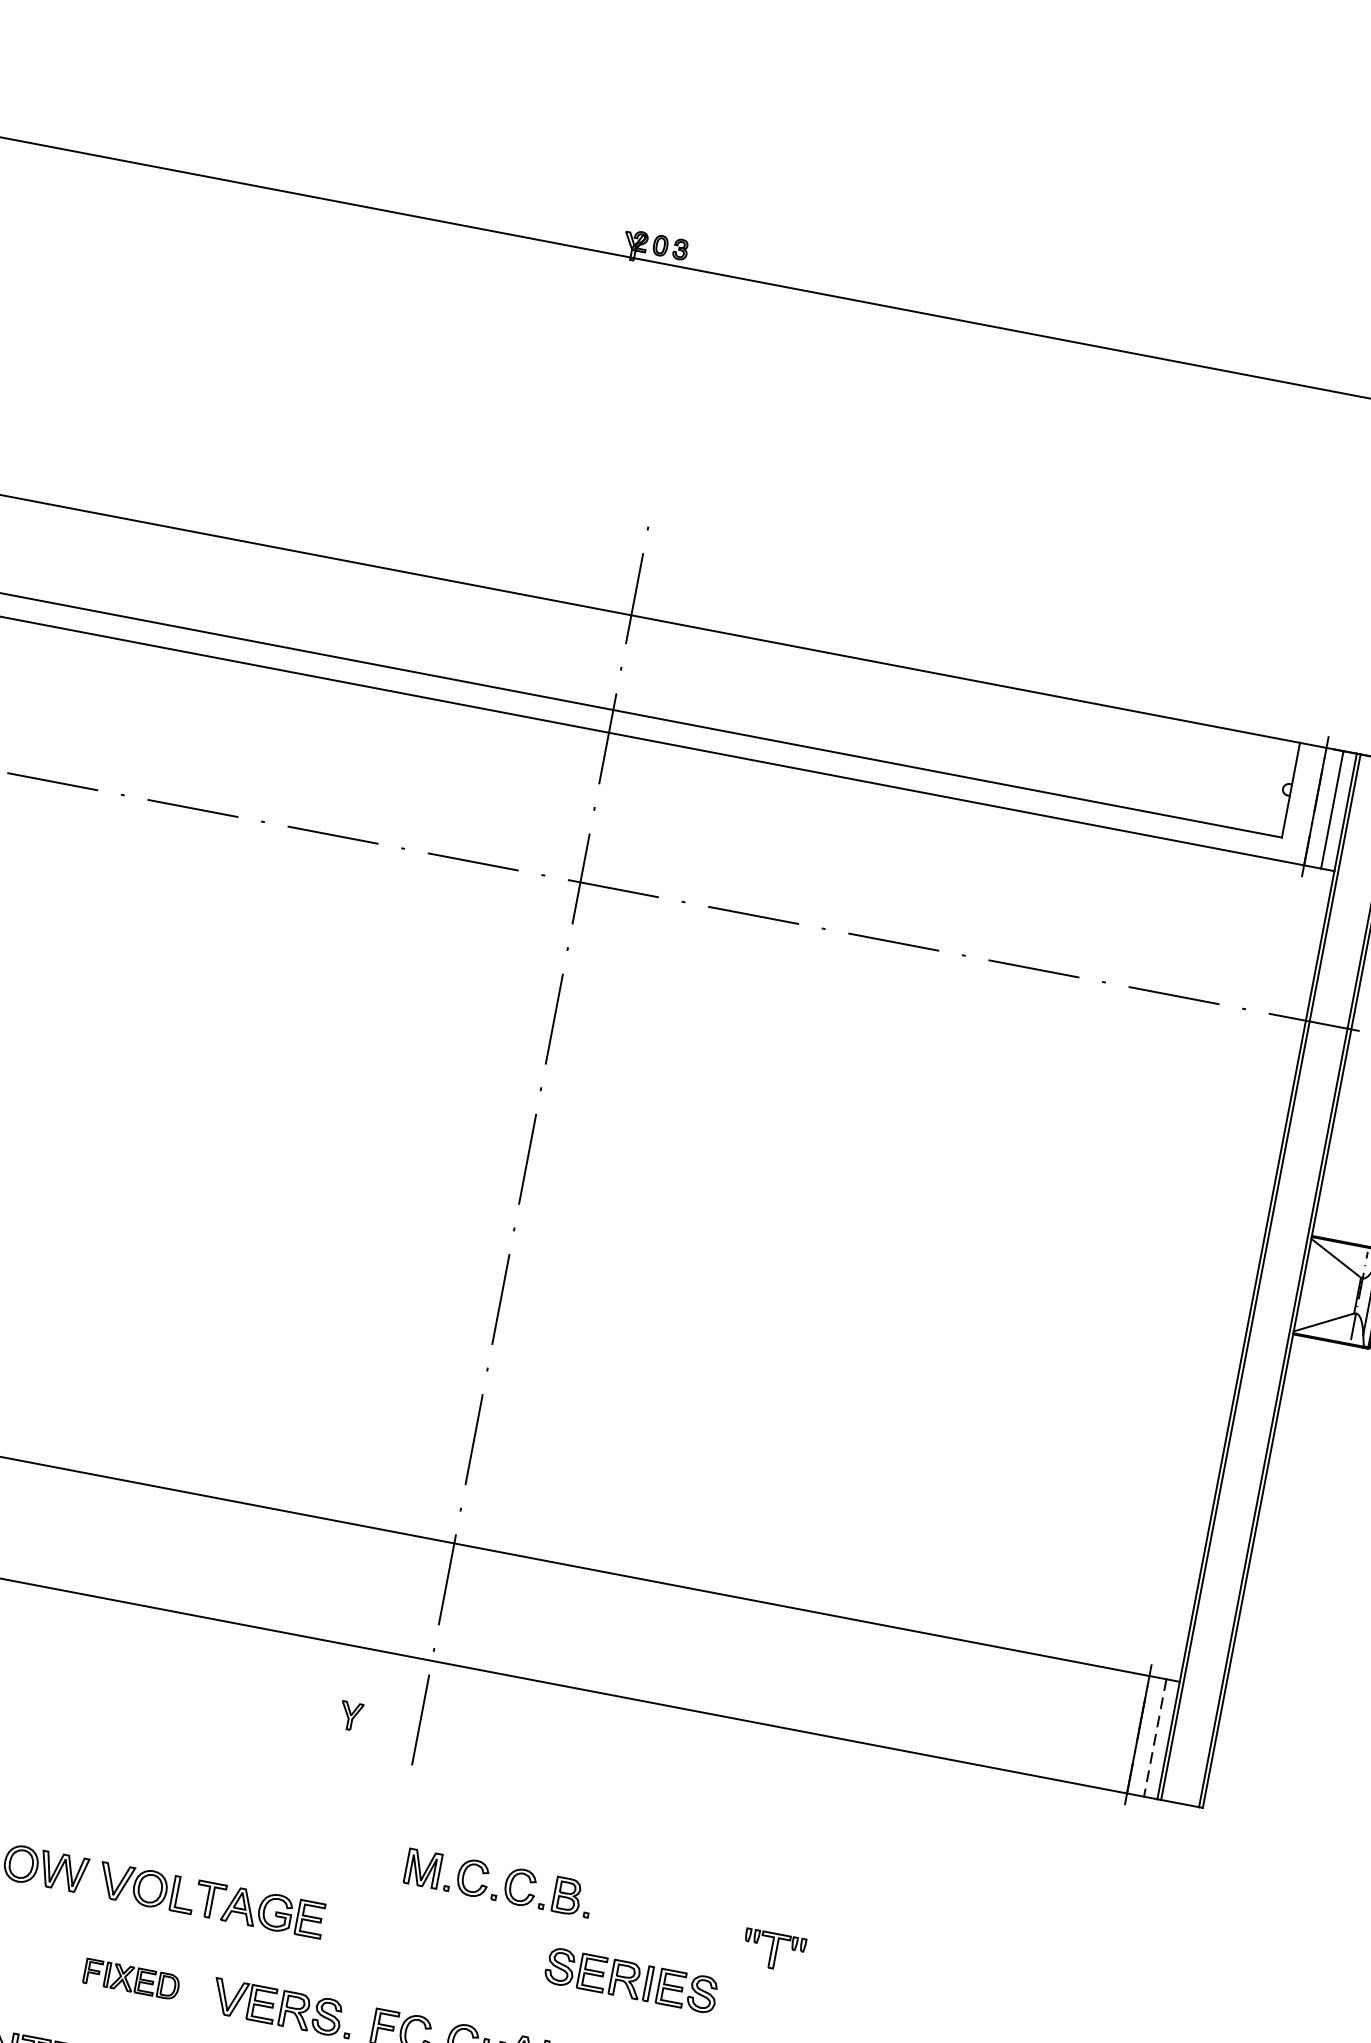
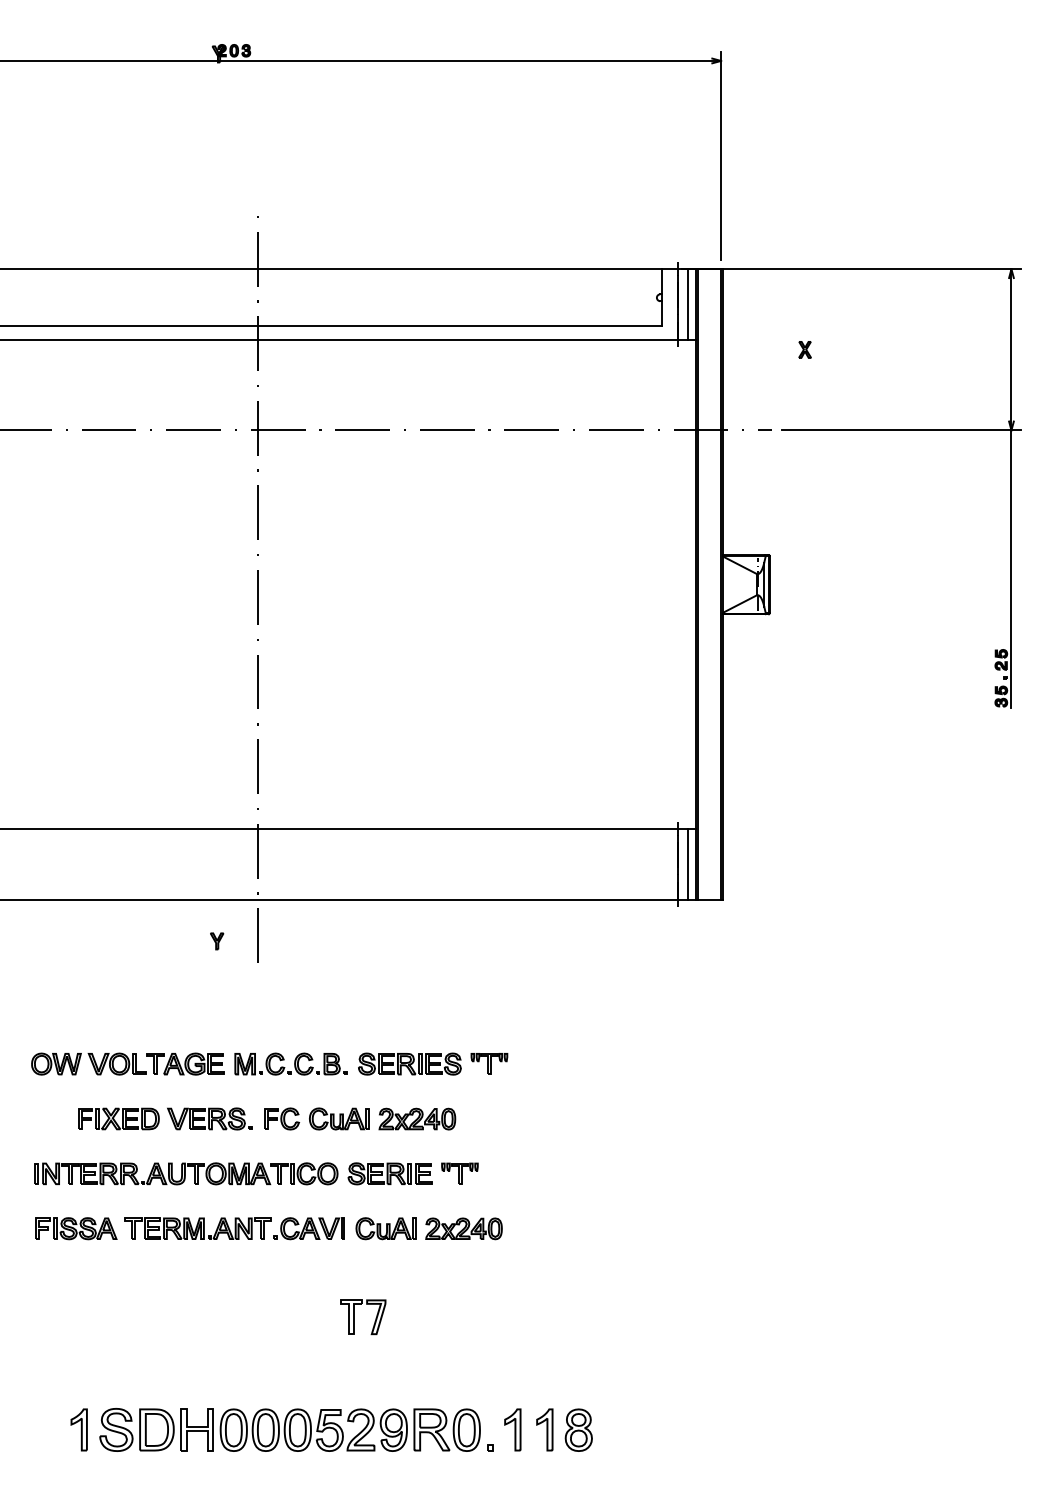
line: (1154, 1739) -> (687, 865), dashed -> solid
part: (498, 1881) -> (290, 1063), moved
part: (774, 1949) -> (489, 1063), moved
part: (131, 1978) -> (118, 1118), size x1.43

